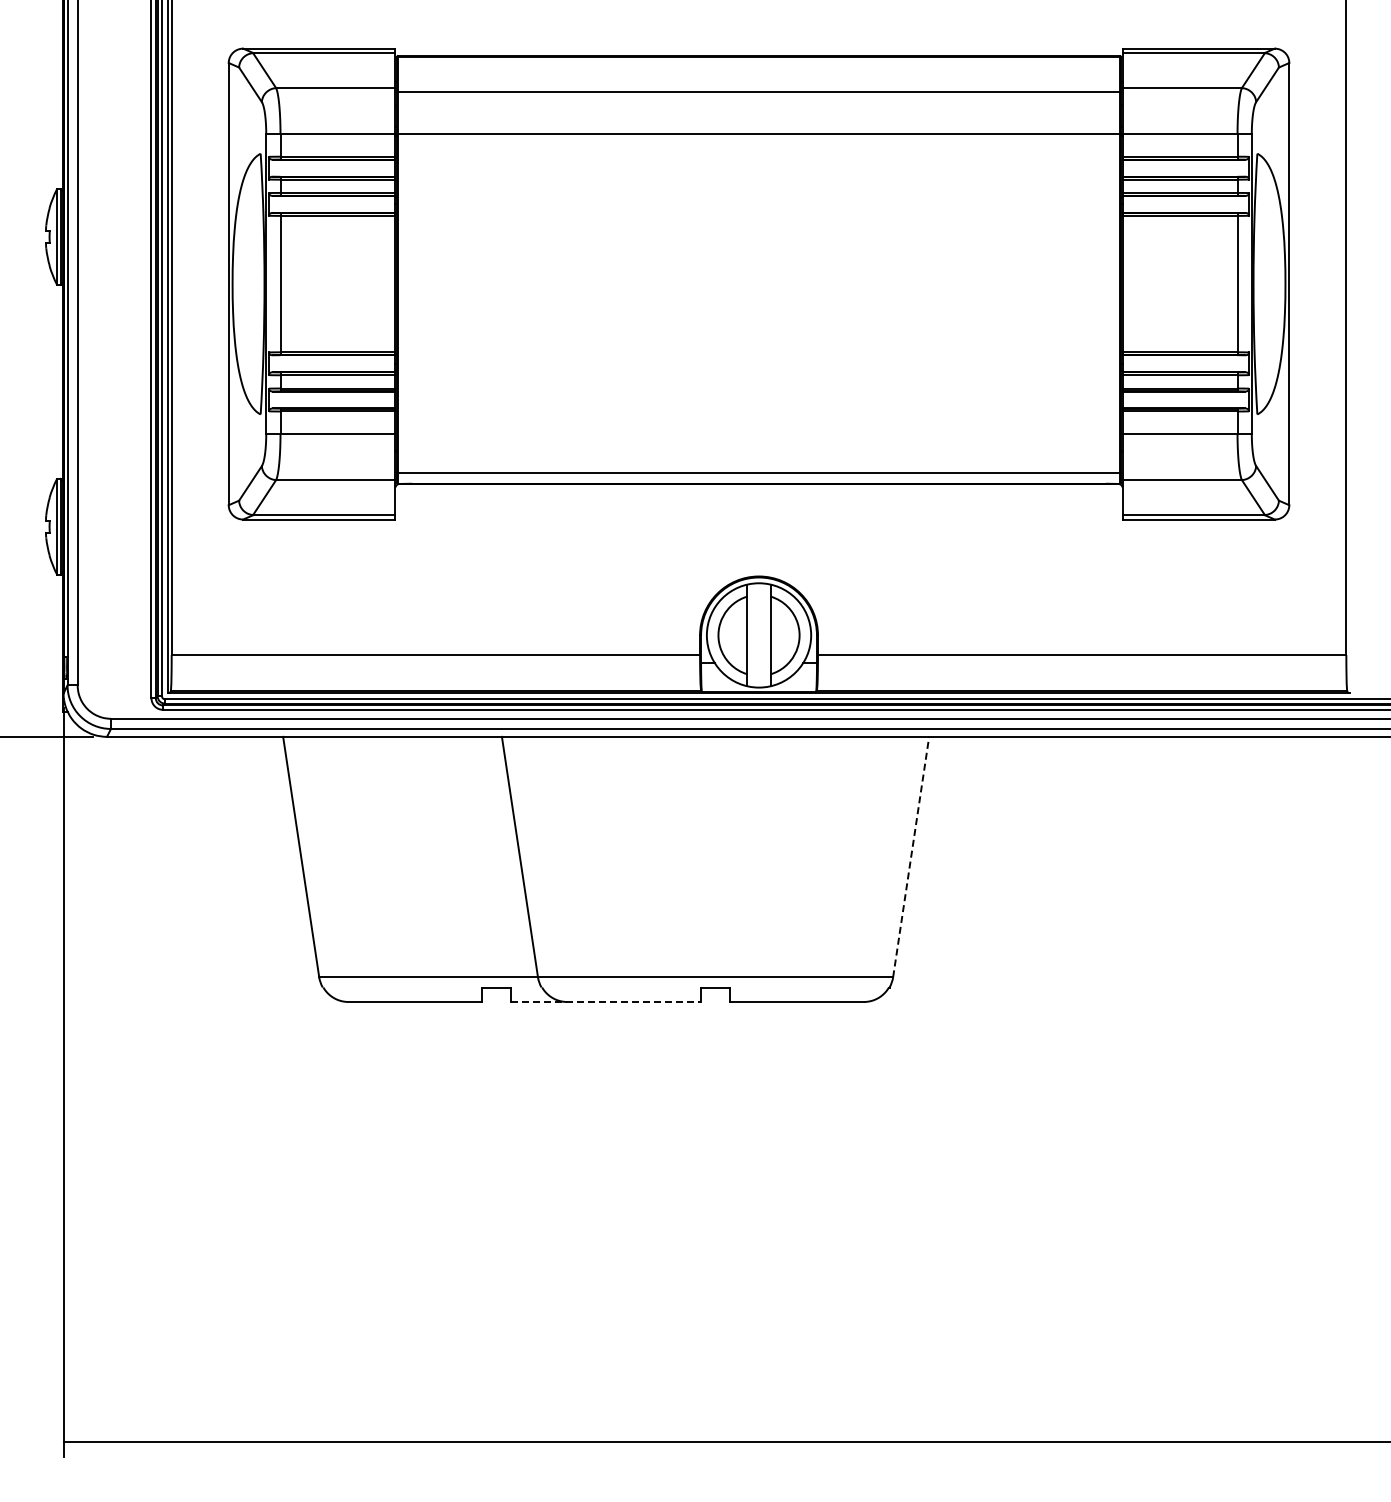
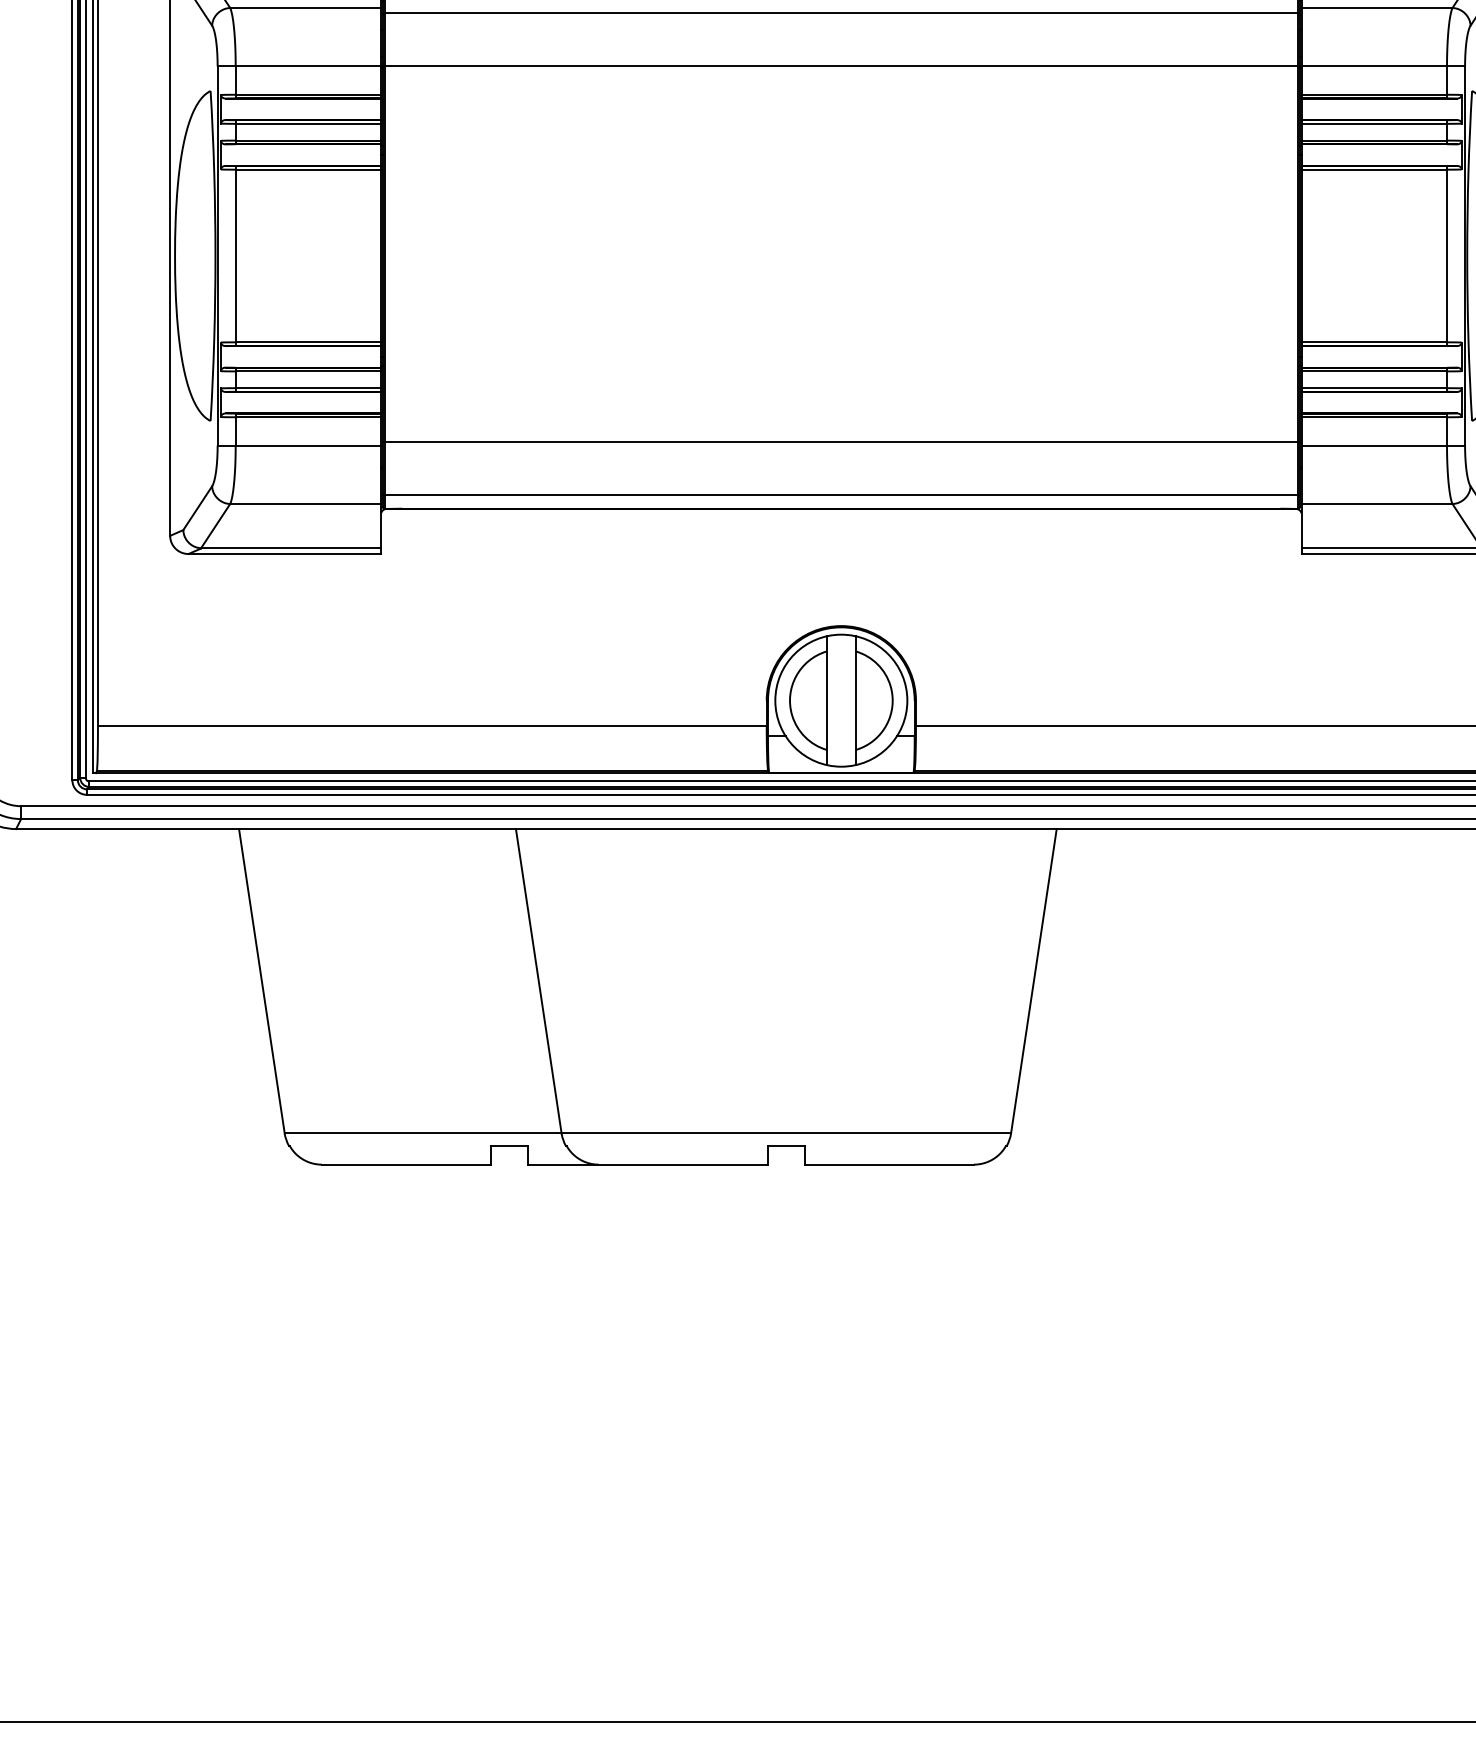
line: (758, 431) -> (840, 442), added
line: (911, 857) -> (1034, 981), dashed -> solid
line: (606, 1001) -> (648, 1164), dashed -> solid

